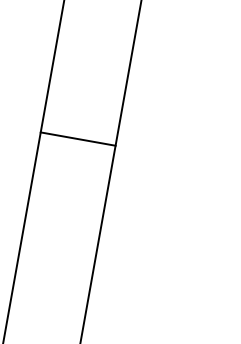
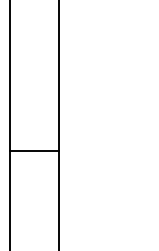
line: (78, 139) -> (34, 151), moved

